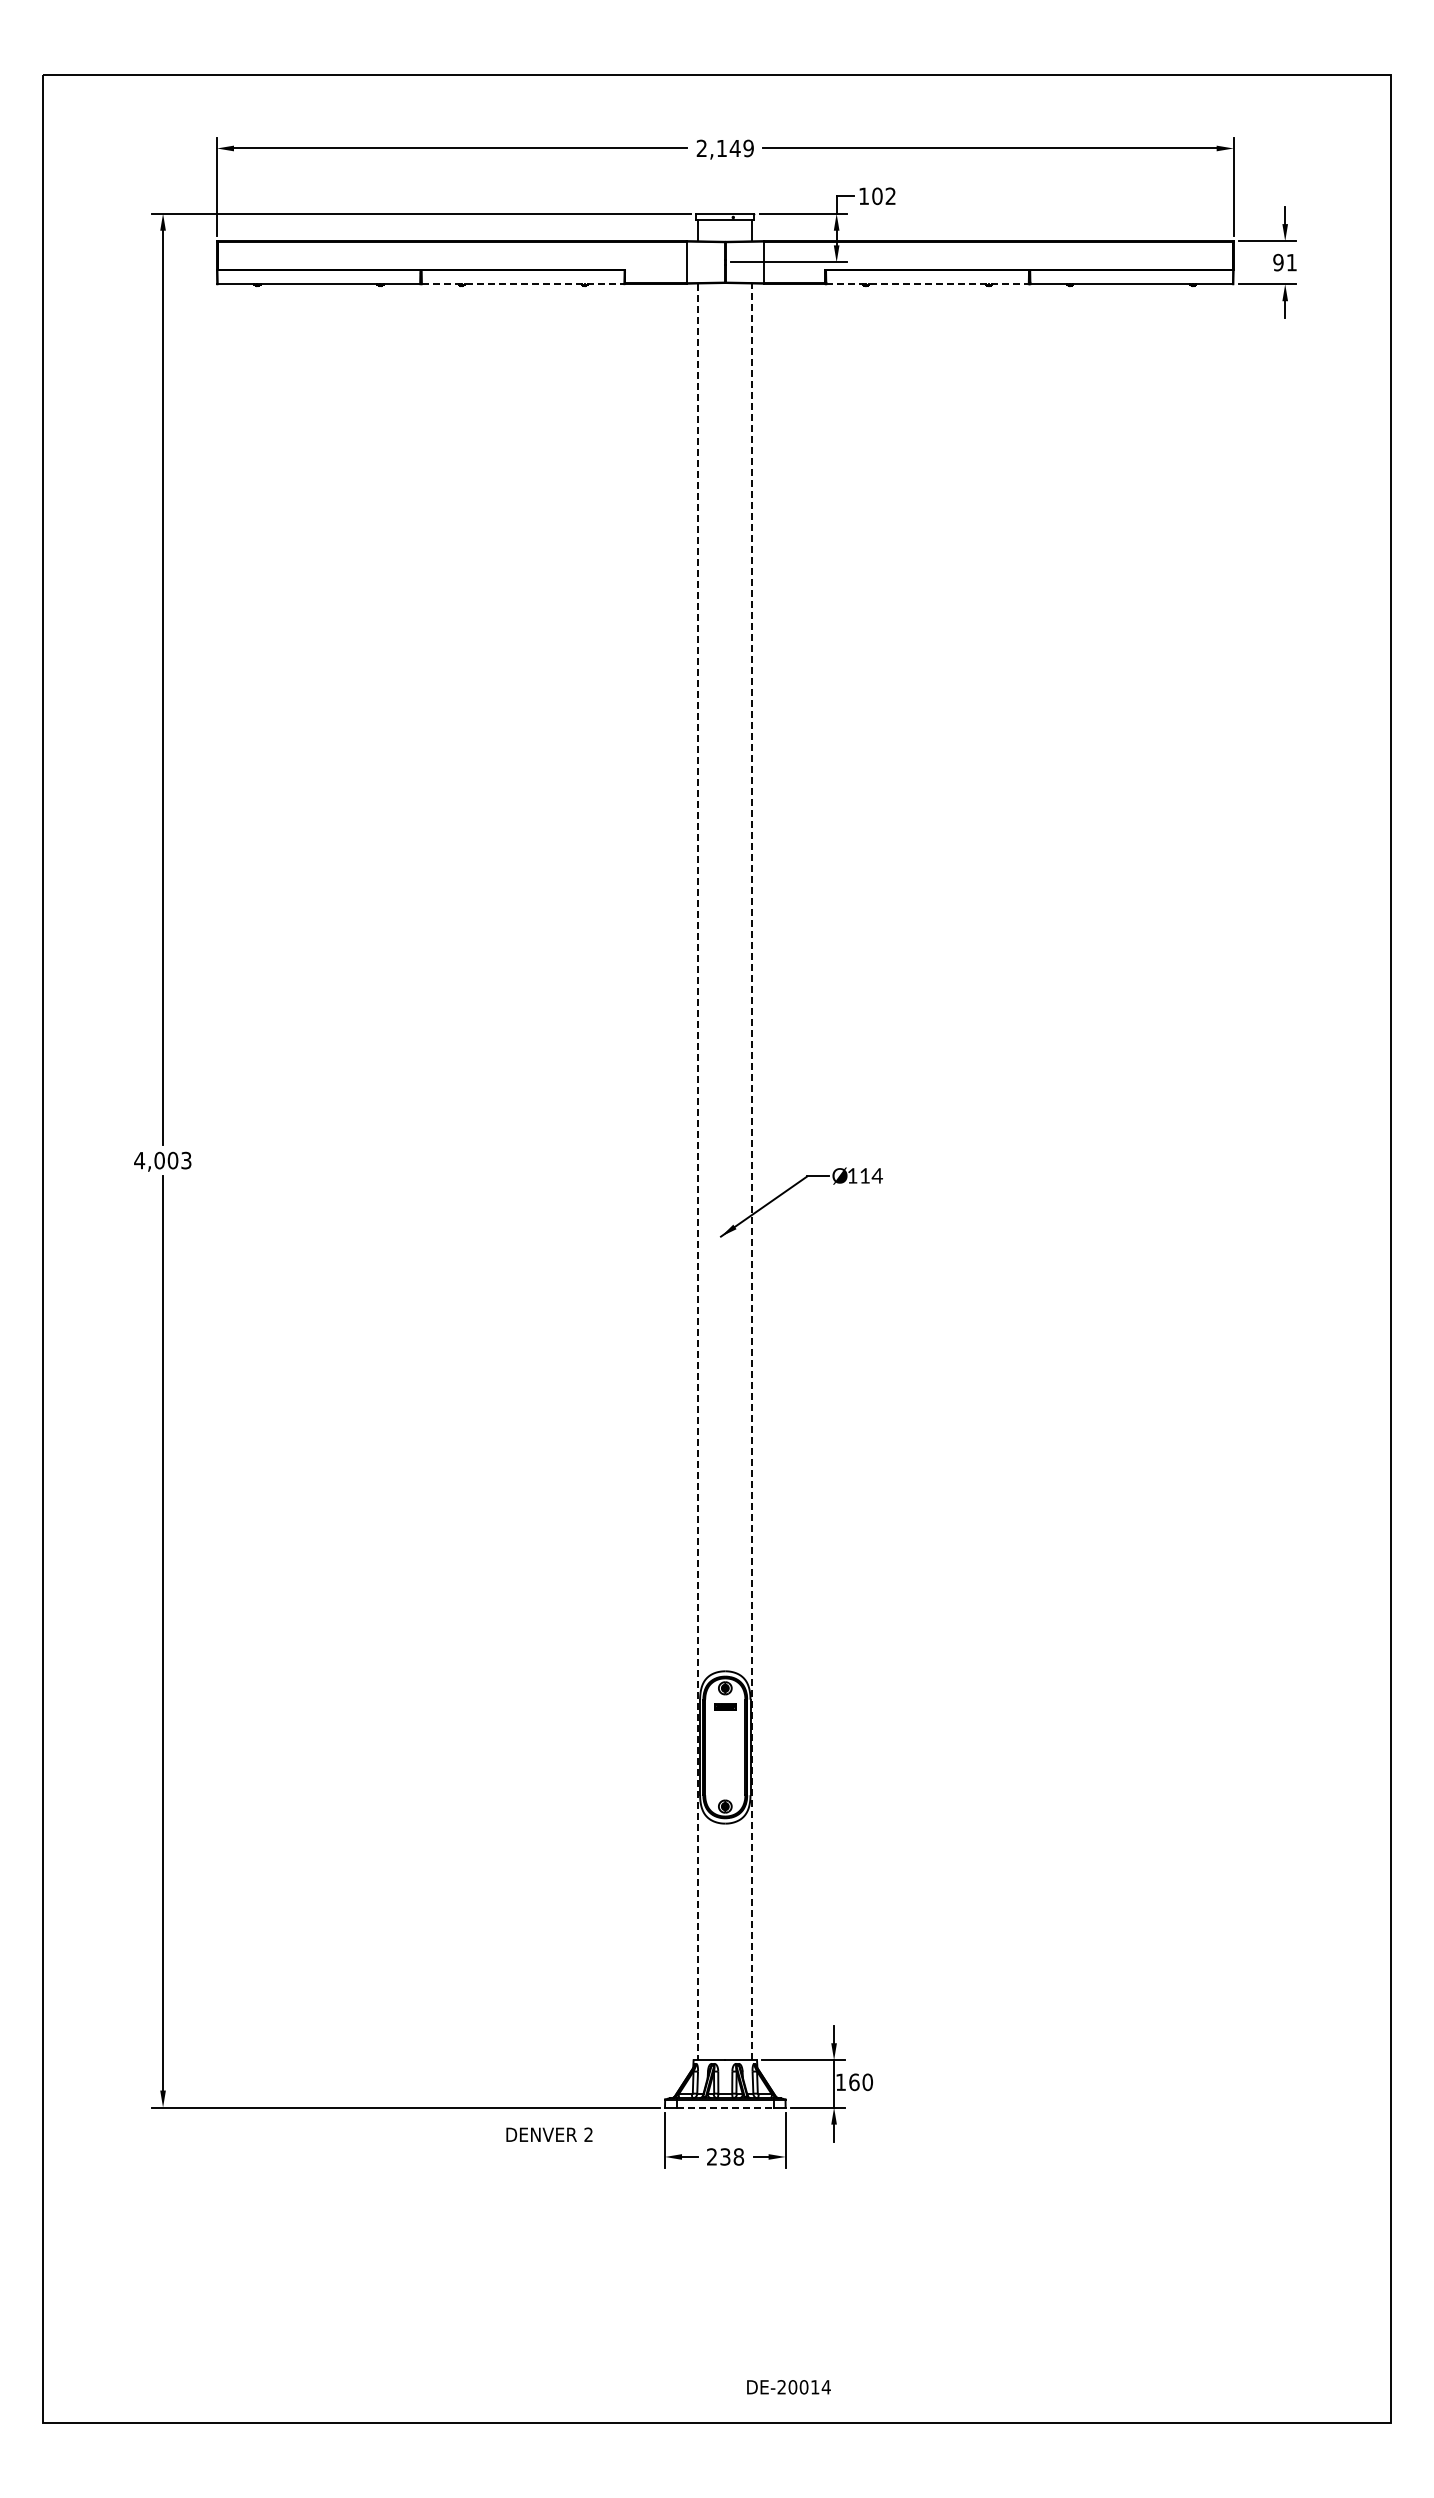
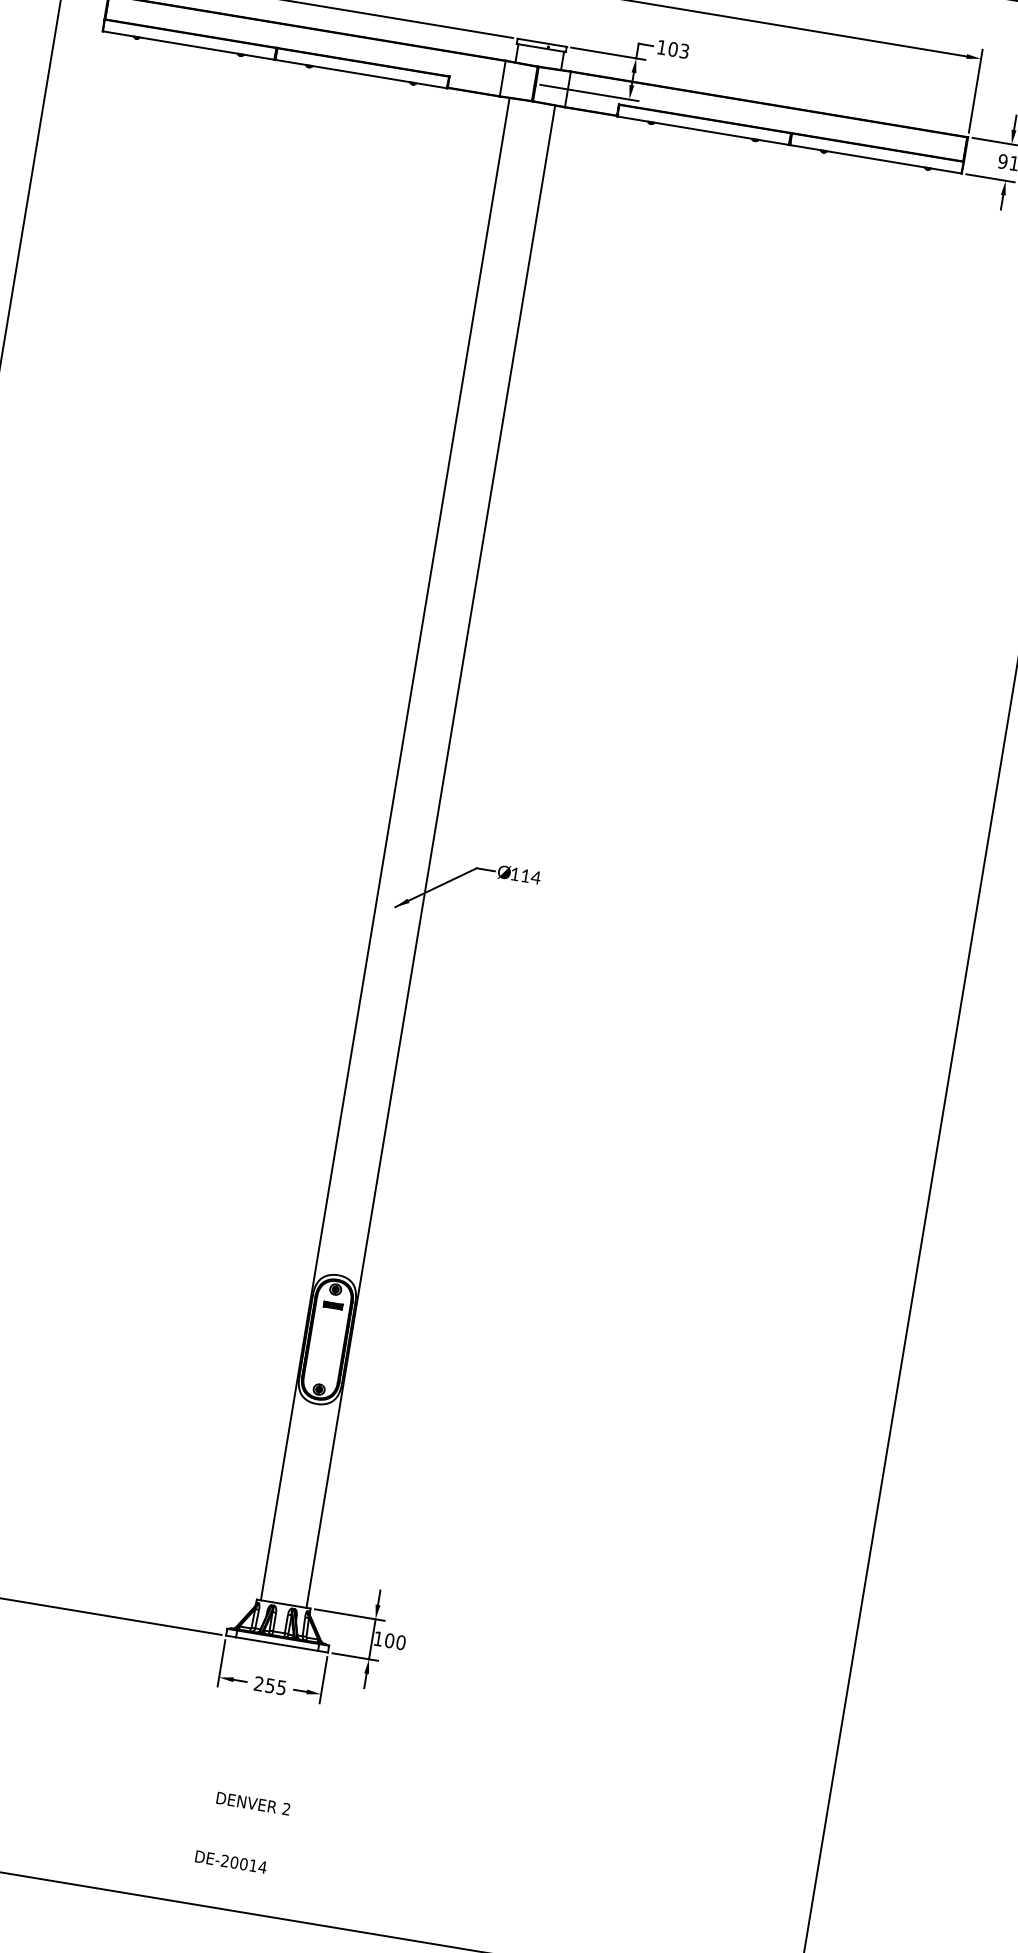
text: (890, 196) -> (684, 51), 102 -> 103
line: (523, 284) -> (361, 74), dashed -> solid
line: (928, 284) -> (704, 131), dashed -> solid
line: (752, 1171) -> (431, 856), dashed -> solid
line: (698, 1172) -> (385, 849), dashed -> solid
text: (854, 2081) -> (389, 1640), 160 -> 100
line: (725, 2107) -> (277, 1644), dashed -> solid
text: (549, 2134) -> (253, 1803), moved
text: (732, 2156) -> (276, 1686), 238 -> 255
text: (788, 2387) -> (230, 1862), moved

